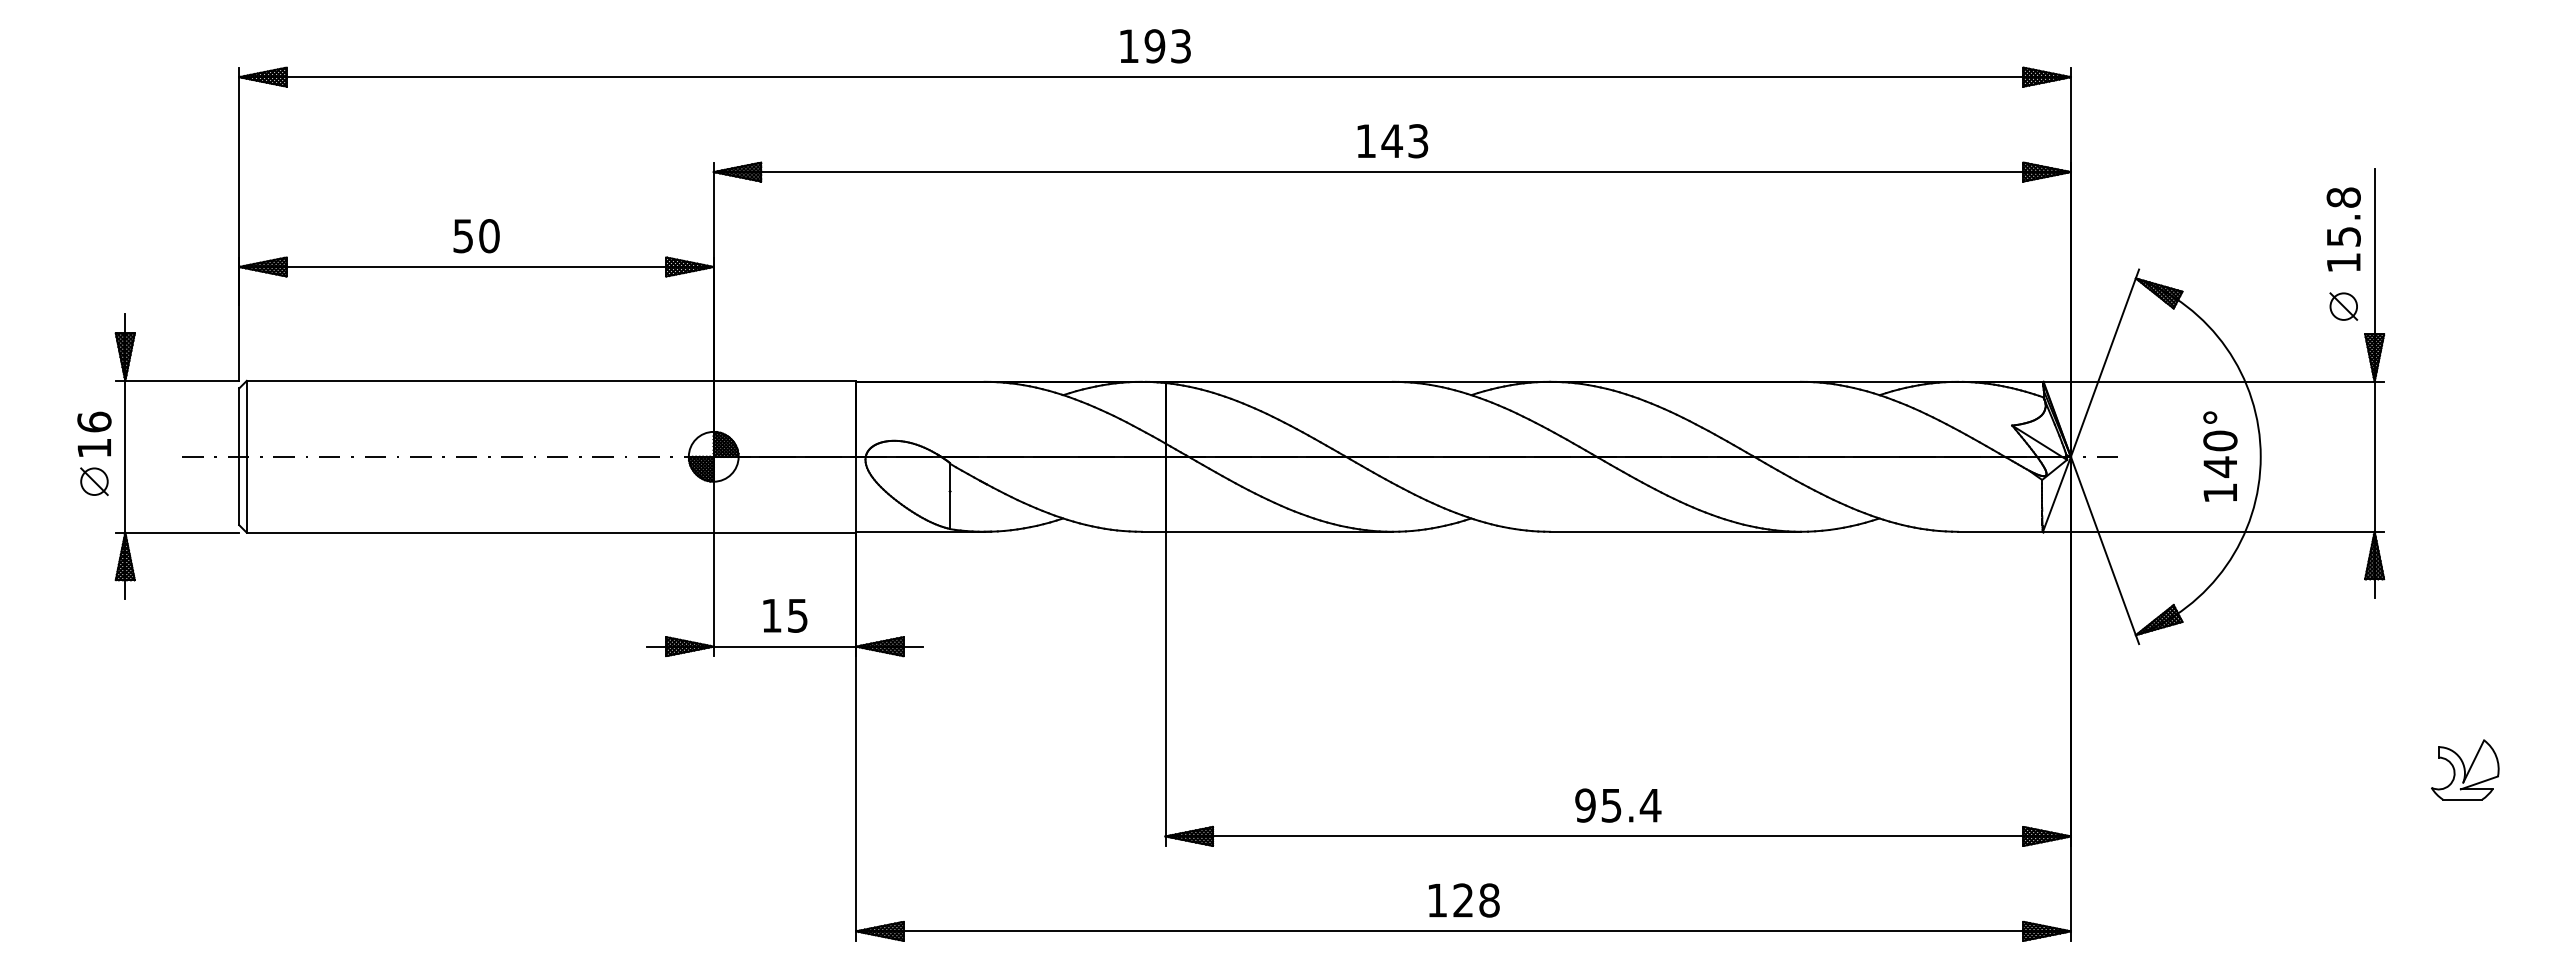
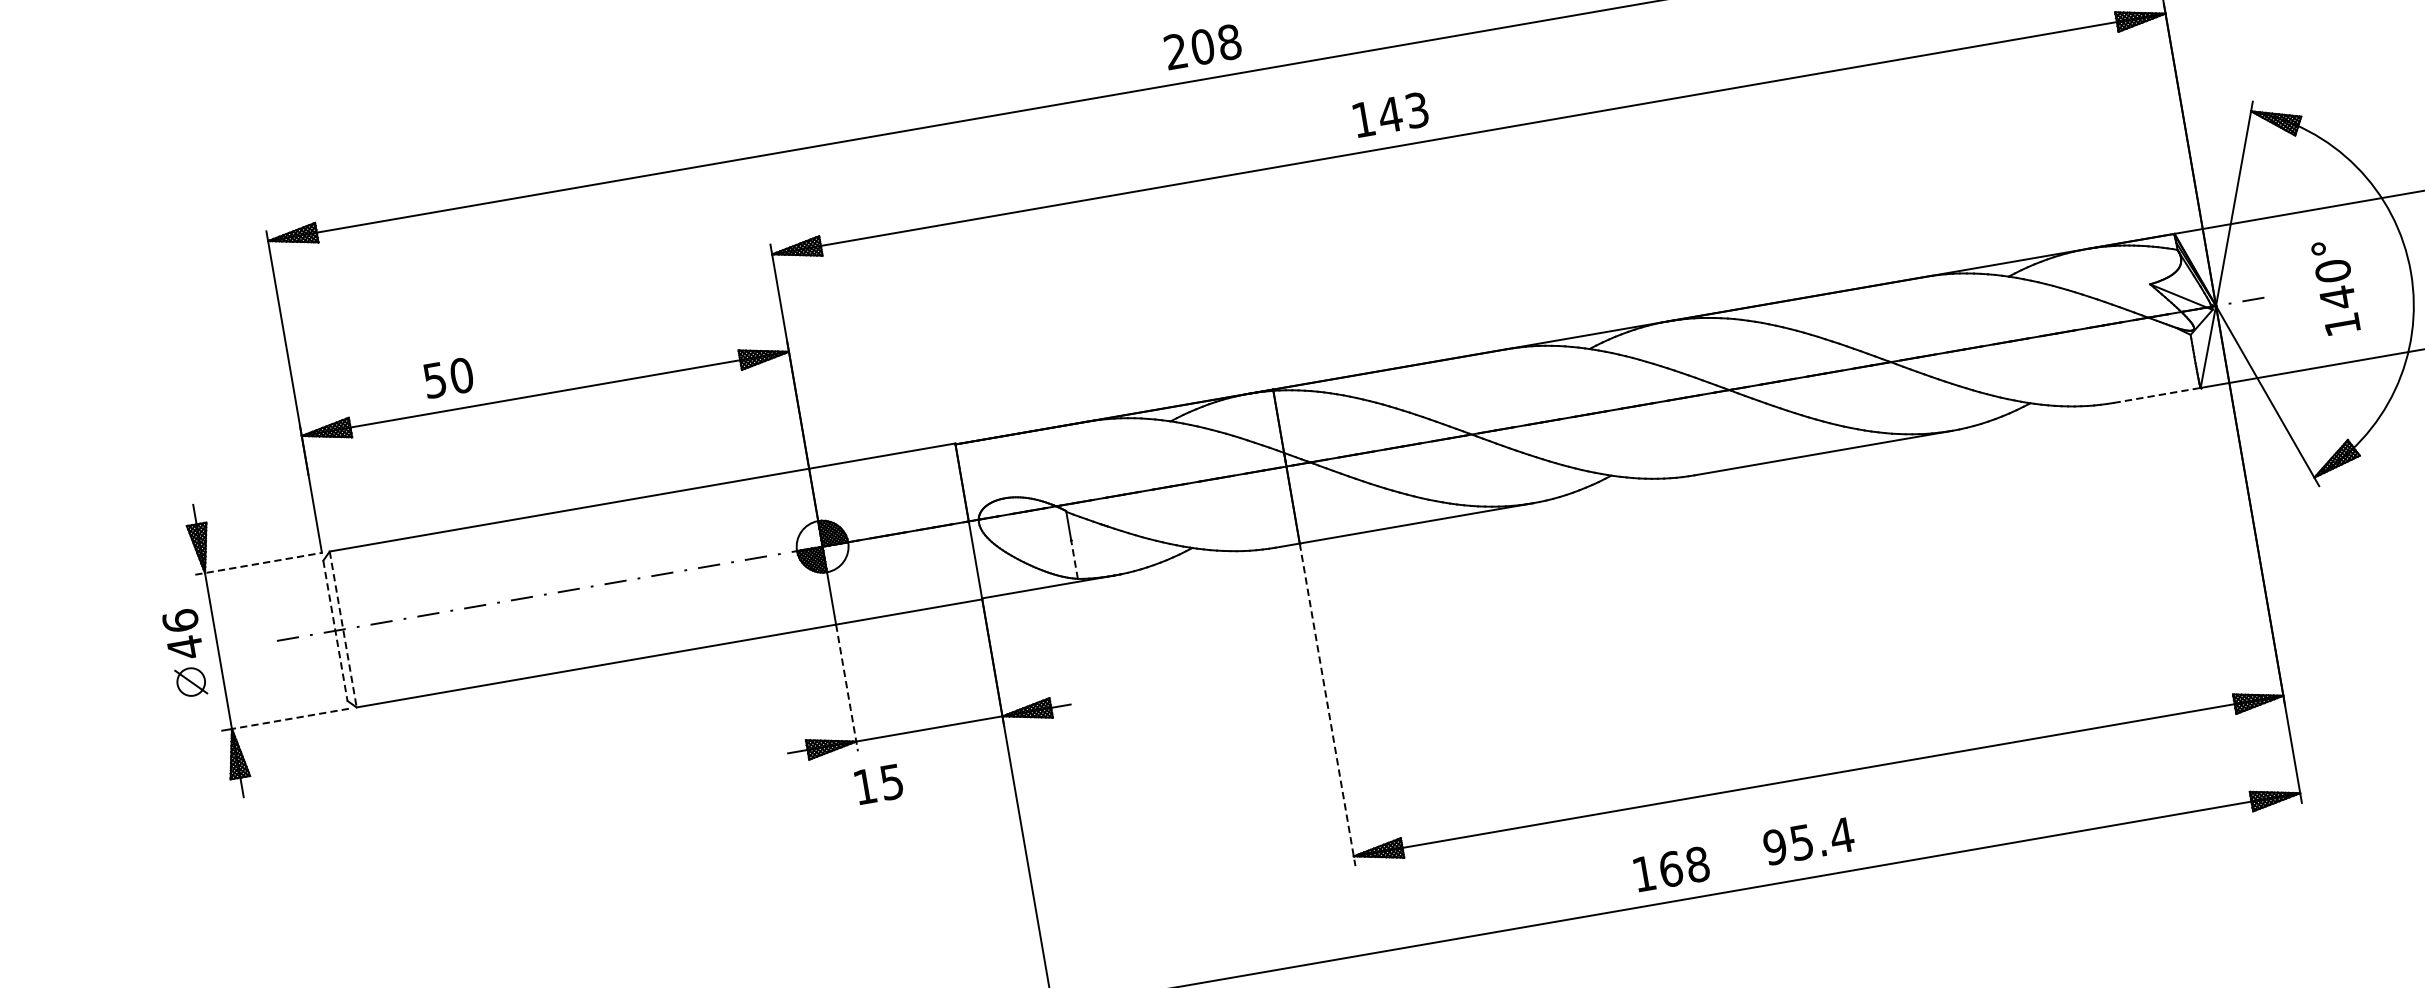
text: (1155, 46) -> (1203, 47), 193 -> 208
text: (1392, 141) -> (1390, 115), moved
text: (476, 236) -> (448, 378), moved
line: (177, 380) -> (258, 563), solid -> dashed
text: (93, 448) -> (184, 648), 16 -> 46
line: (246, 456) -> (342, 629), solid -> dashed
text: (2220, 456) -> (2336, 287), moved
line: (239, 457) -> (335, 631), solid -> dashed
line: (949, 510) -> (1074, 559), solid -> dashed
line: (2001, 531) -> (2158, 394), solid -> dashed
line: (182, 532) -> (290, 718), solid -> dashed
line: (713, 594) -> (846, 688), solid -> dashed
text: (785, 615) -> (879, 783), moved
line: (1165, 689) -> (1327, 705), solid -> dashed
text: (1618, 805) -> (1808, 841), moved
text: (1463, 900) -> (1671, 869), 128 -> 168

